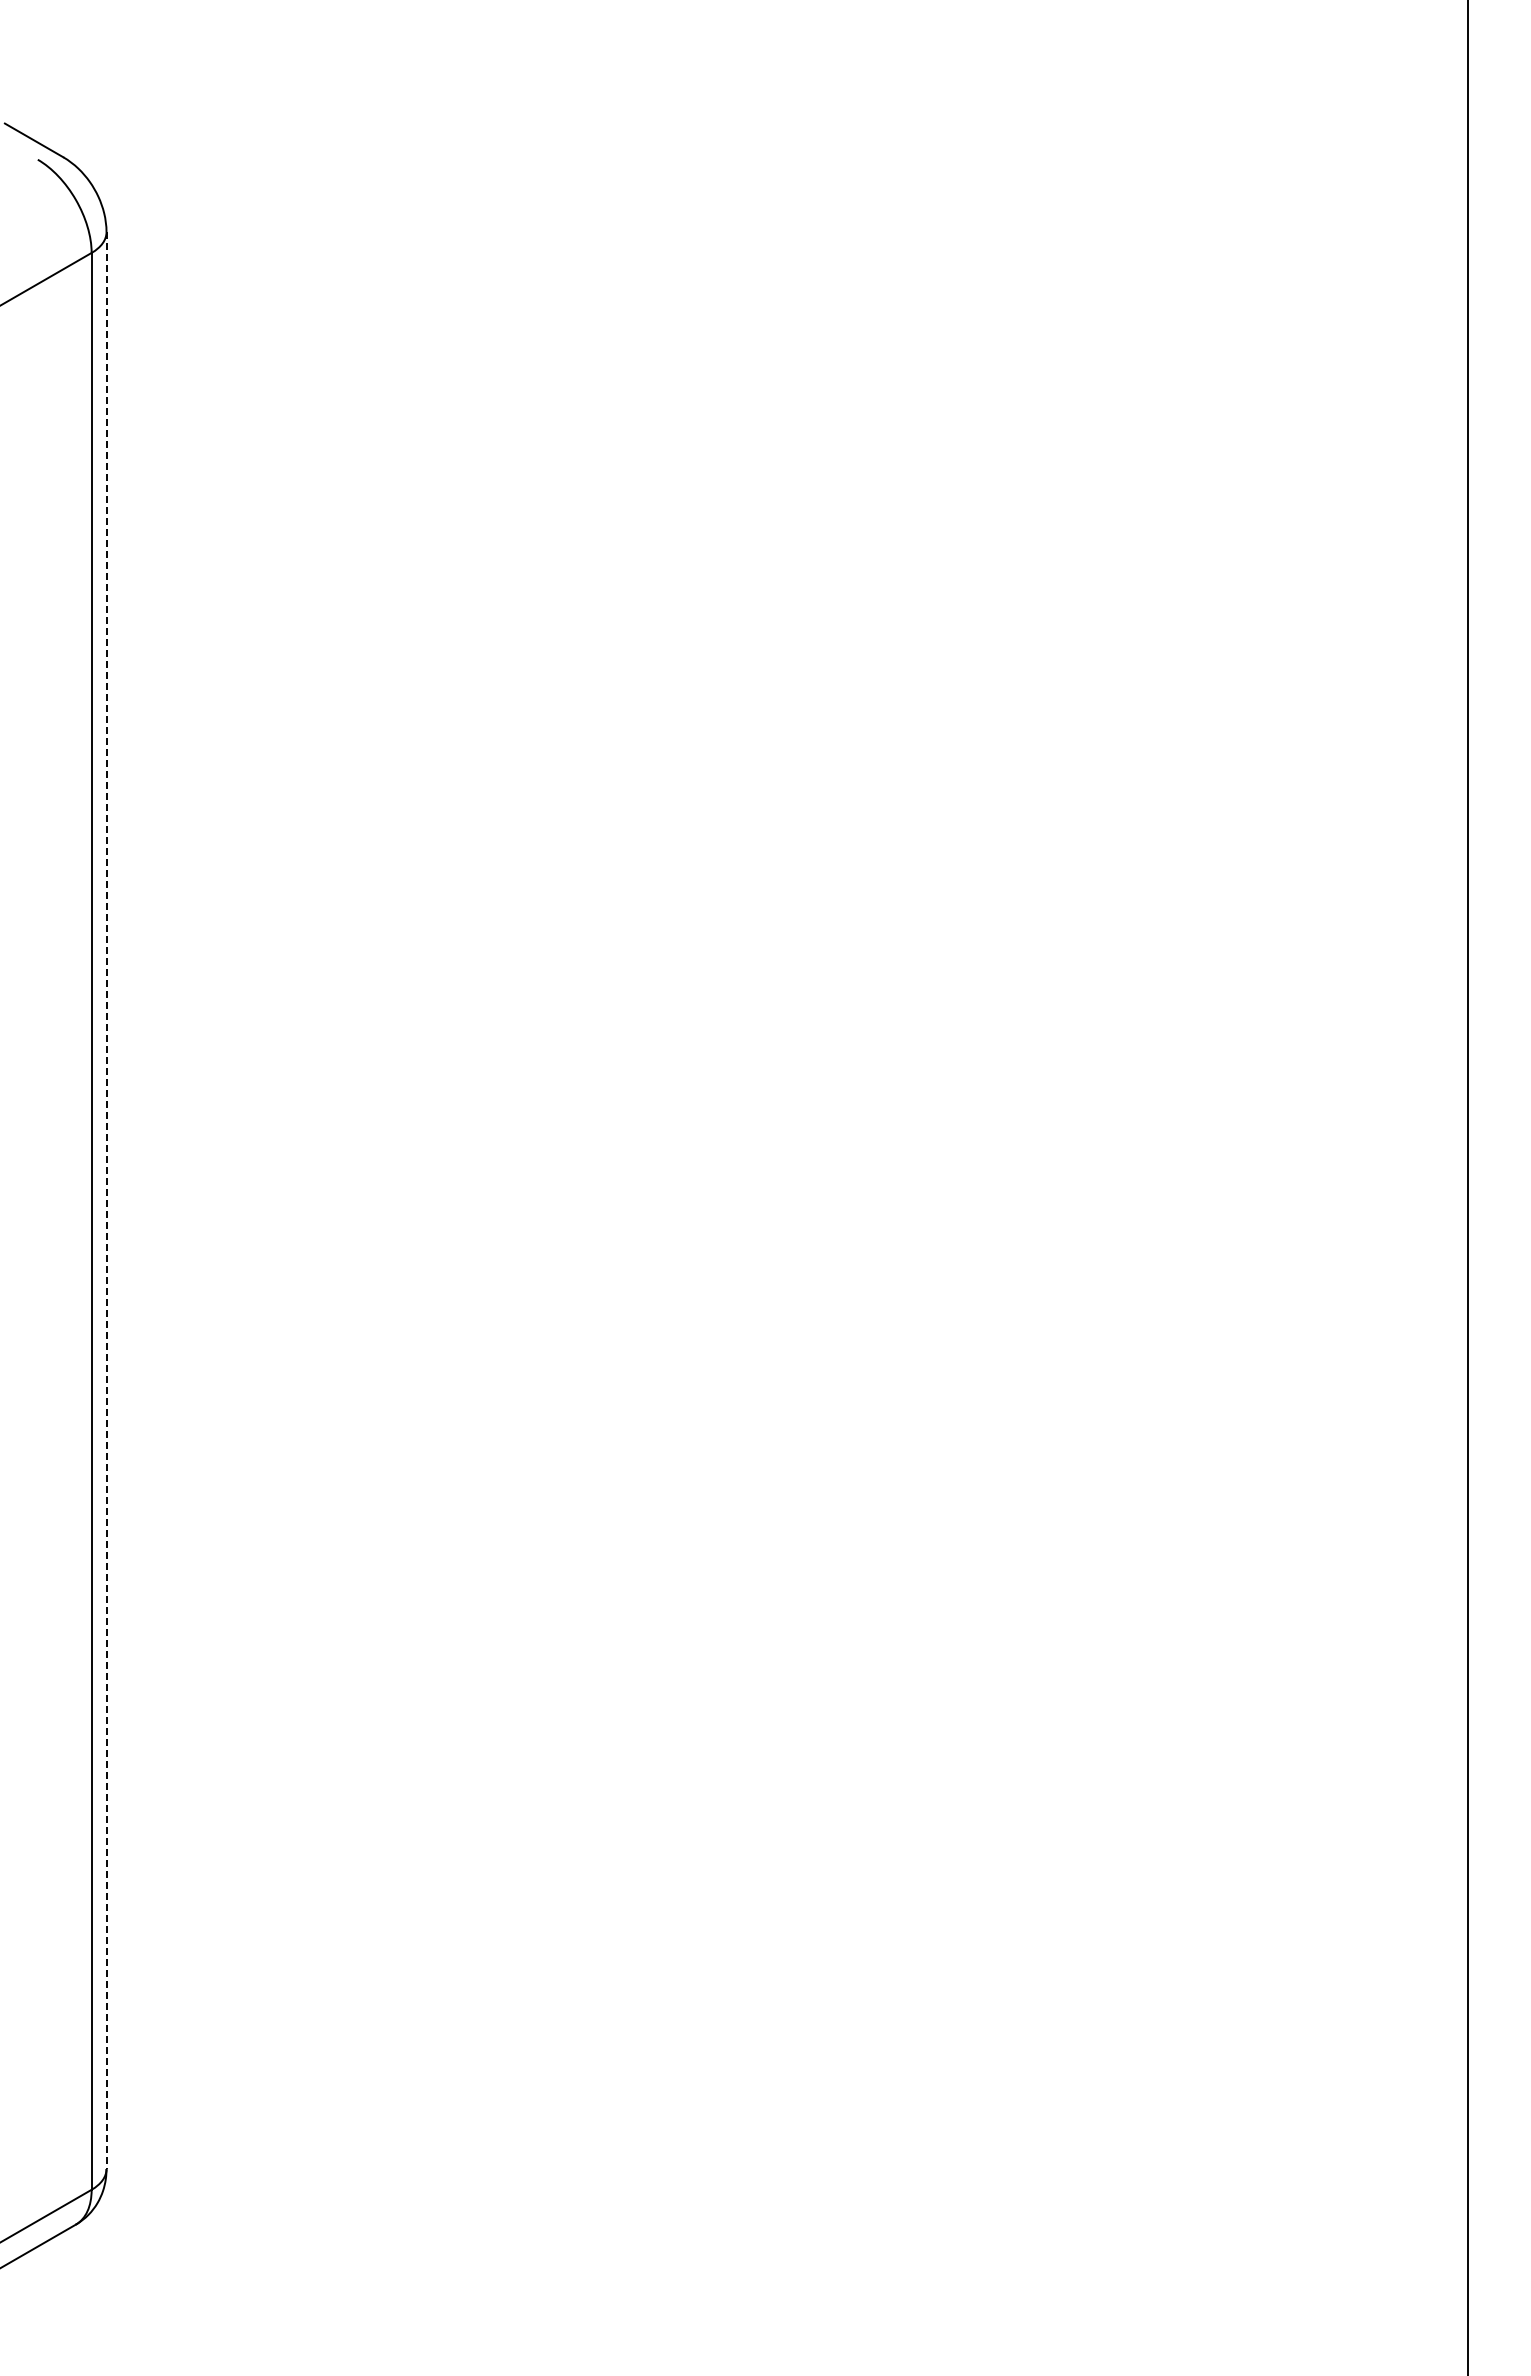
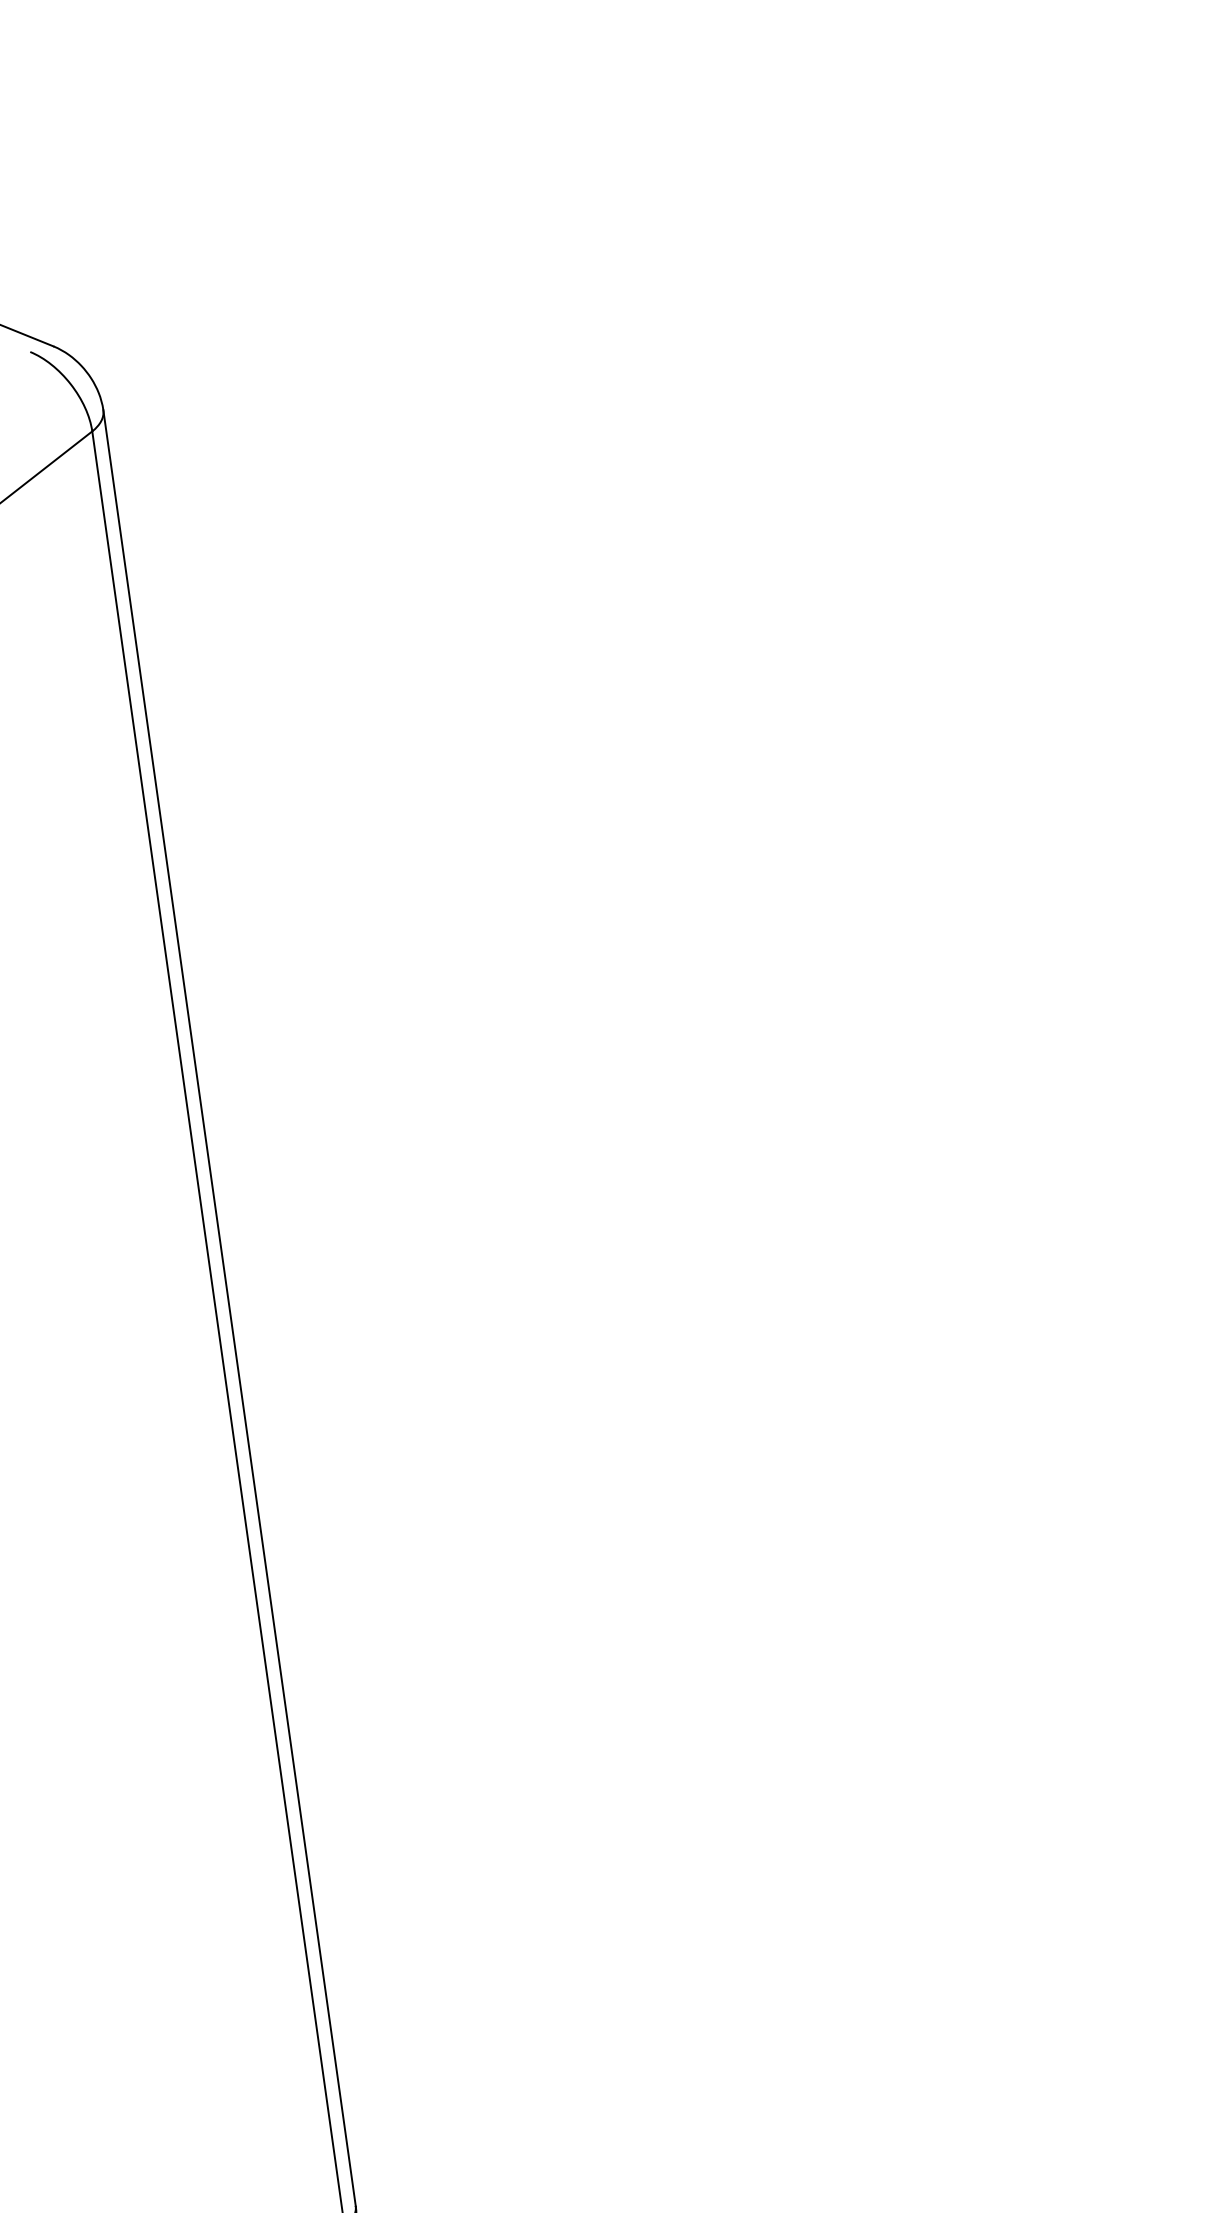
line: (106, 1201) -> (229, 1308), dashed -> solid

